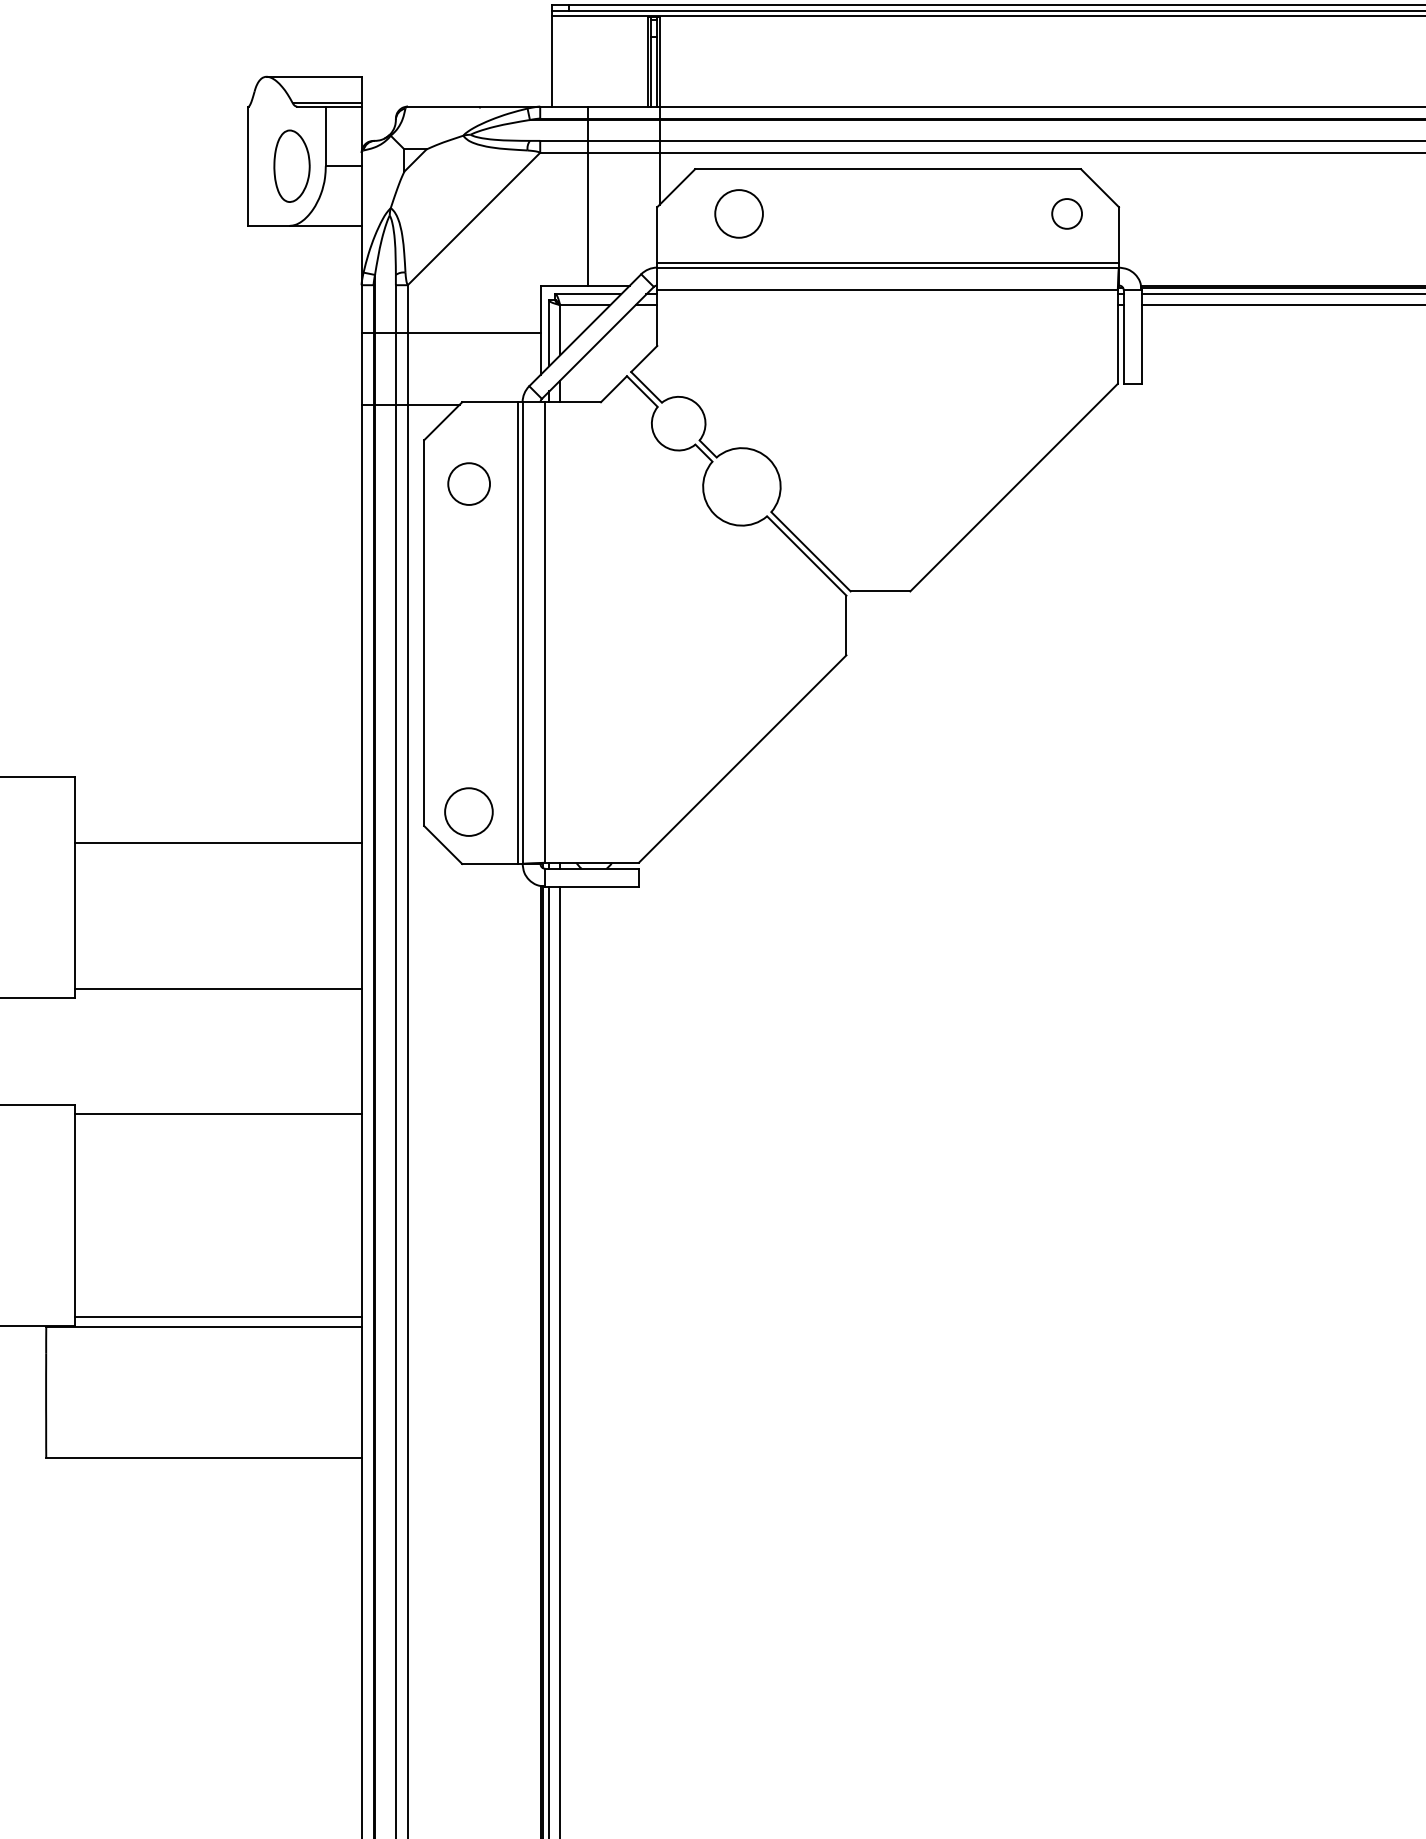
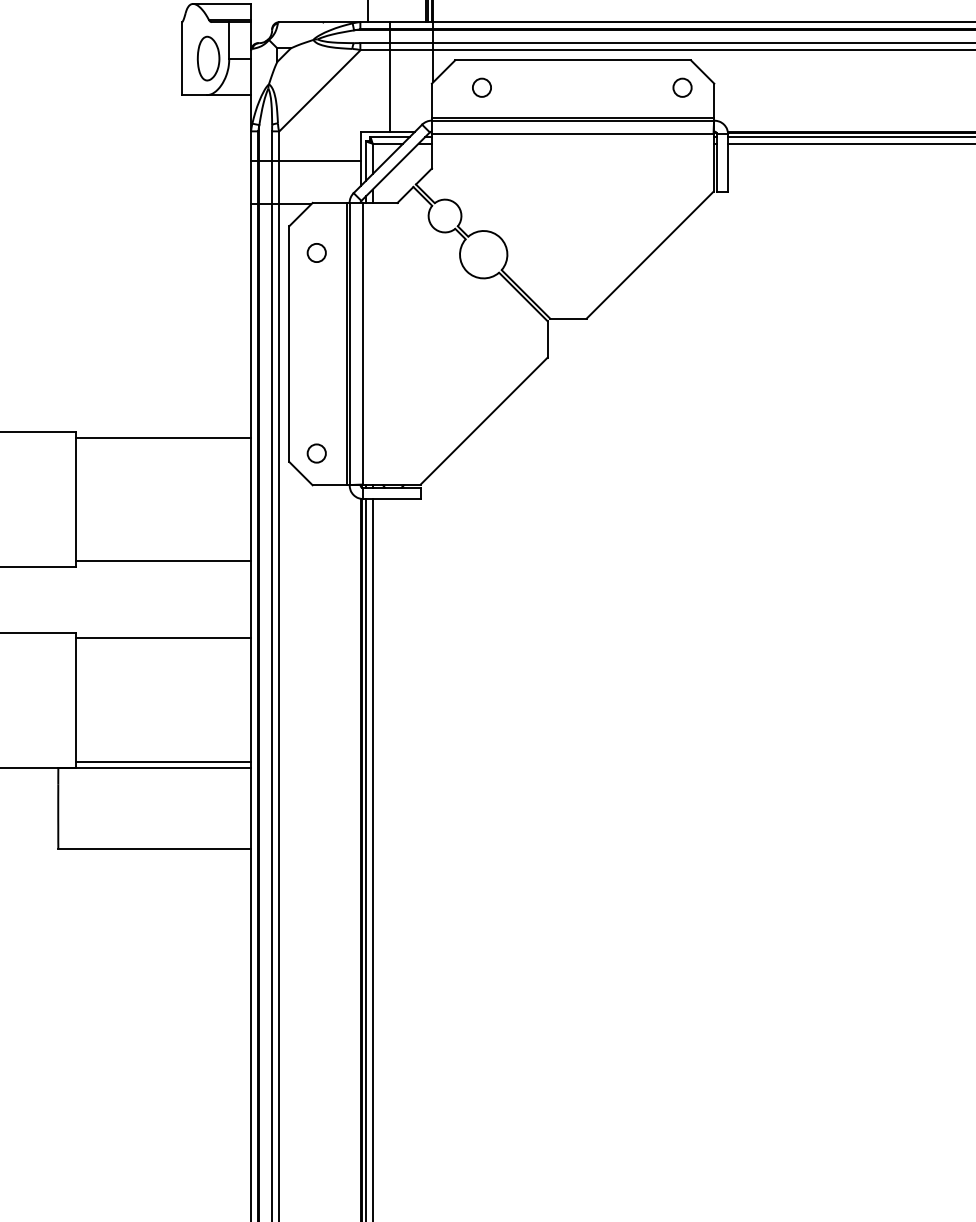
circle: (738, 213) -> (481, 87), size x0.62
circle: (468, 483) -> (316, 252), size x0.71
circle: (468, 812) -> (316, 453), size x0.62
line: (218, 843) -> (163, 437), moved

